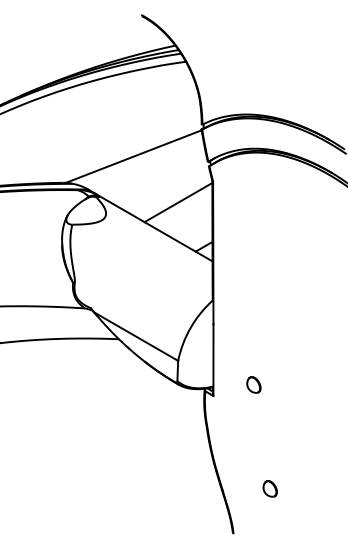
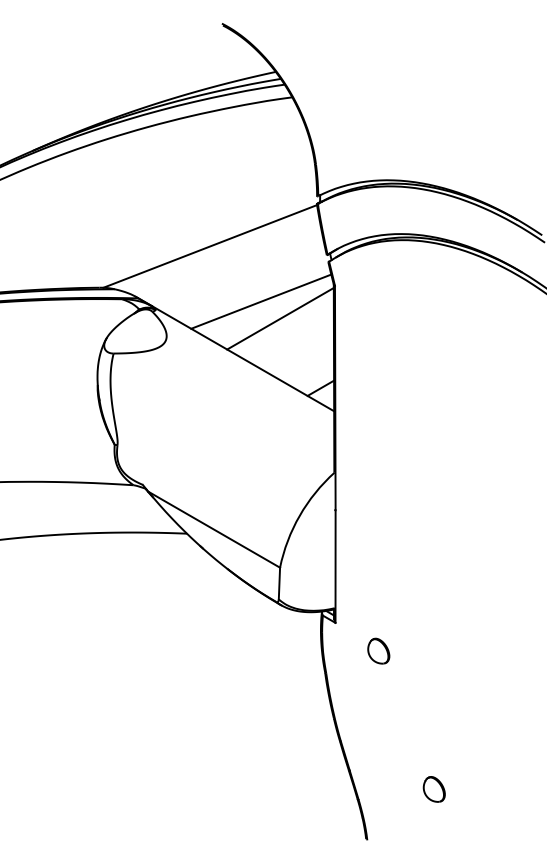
line: (165, 191) -> (260, 301), added
part: (253, 384) -> (378, 650), moved
part: (269, 488) -> (433, 788), moved

